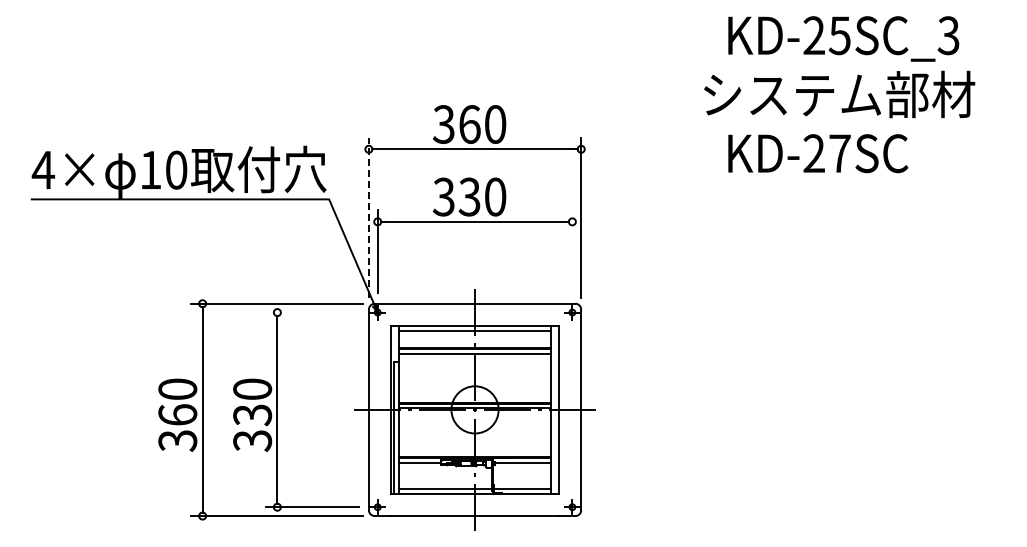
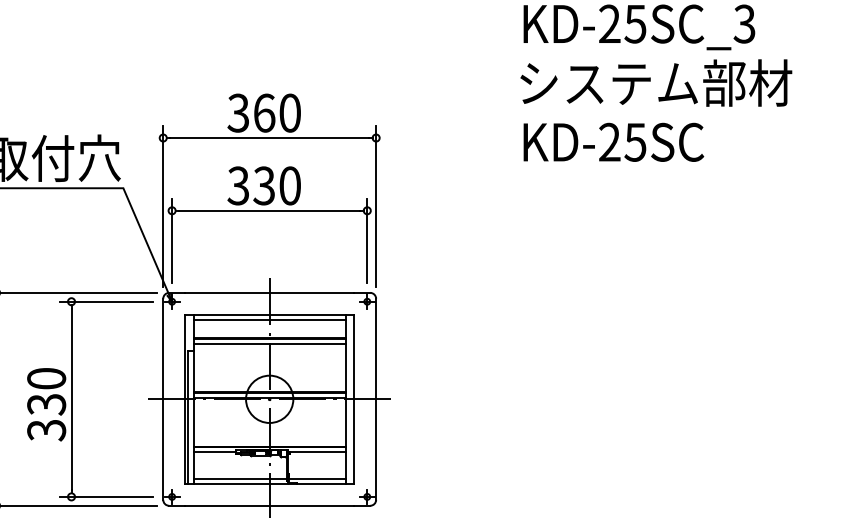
text: (839, 94) -> (656, 83), moved
text: (839, 153) -> (635, 142), KD-27SC -> KD-25SC
line: (368, 217) -> (162, 206), dashed -> solid
line: (572, 251) -> (367, 240), added
line: (311, 312) -> (105, 301), added

